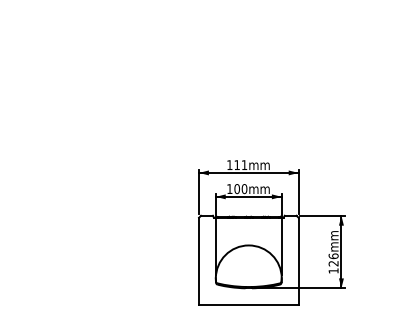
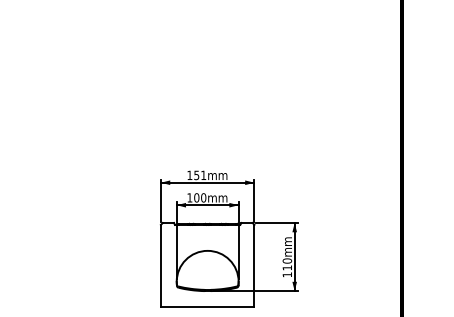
text: (236, 165) -> (196, 175), 111mm -> 151mm
text: (332, 259) -> (286, 264), 126mm -> 110mm

